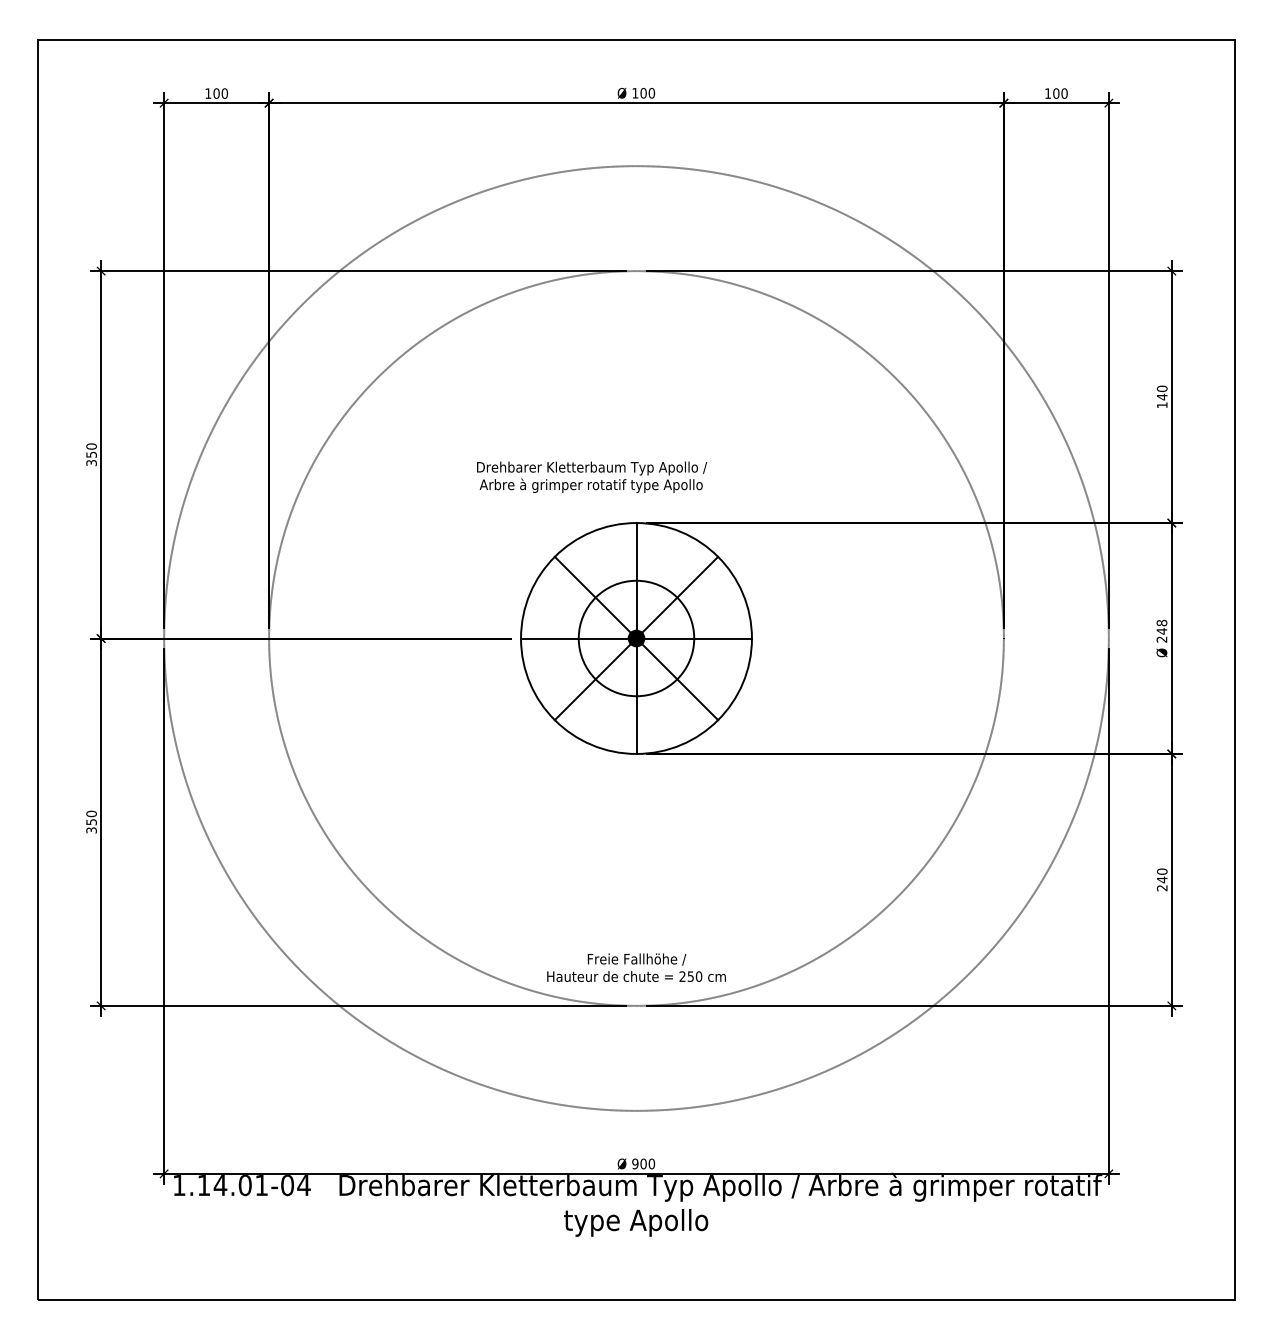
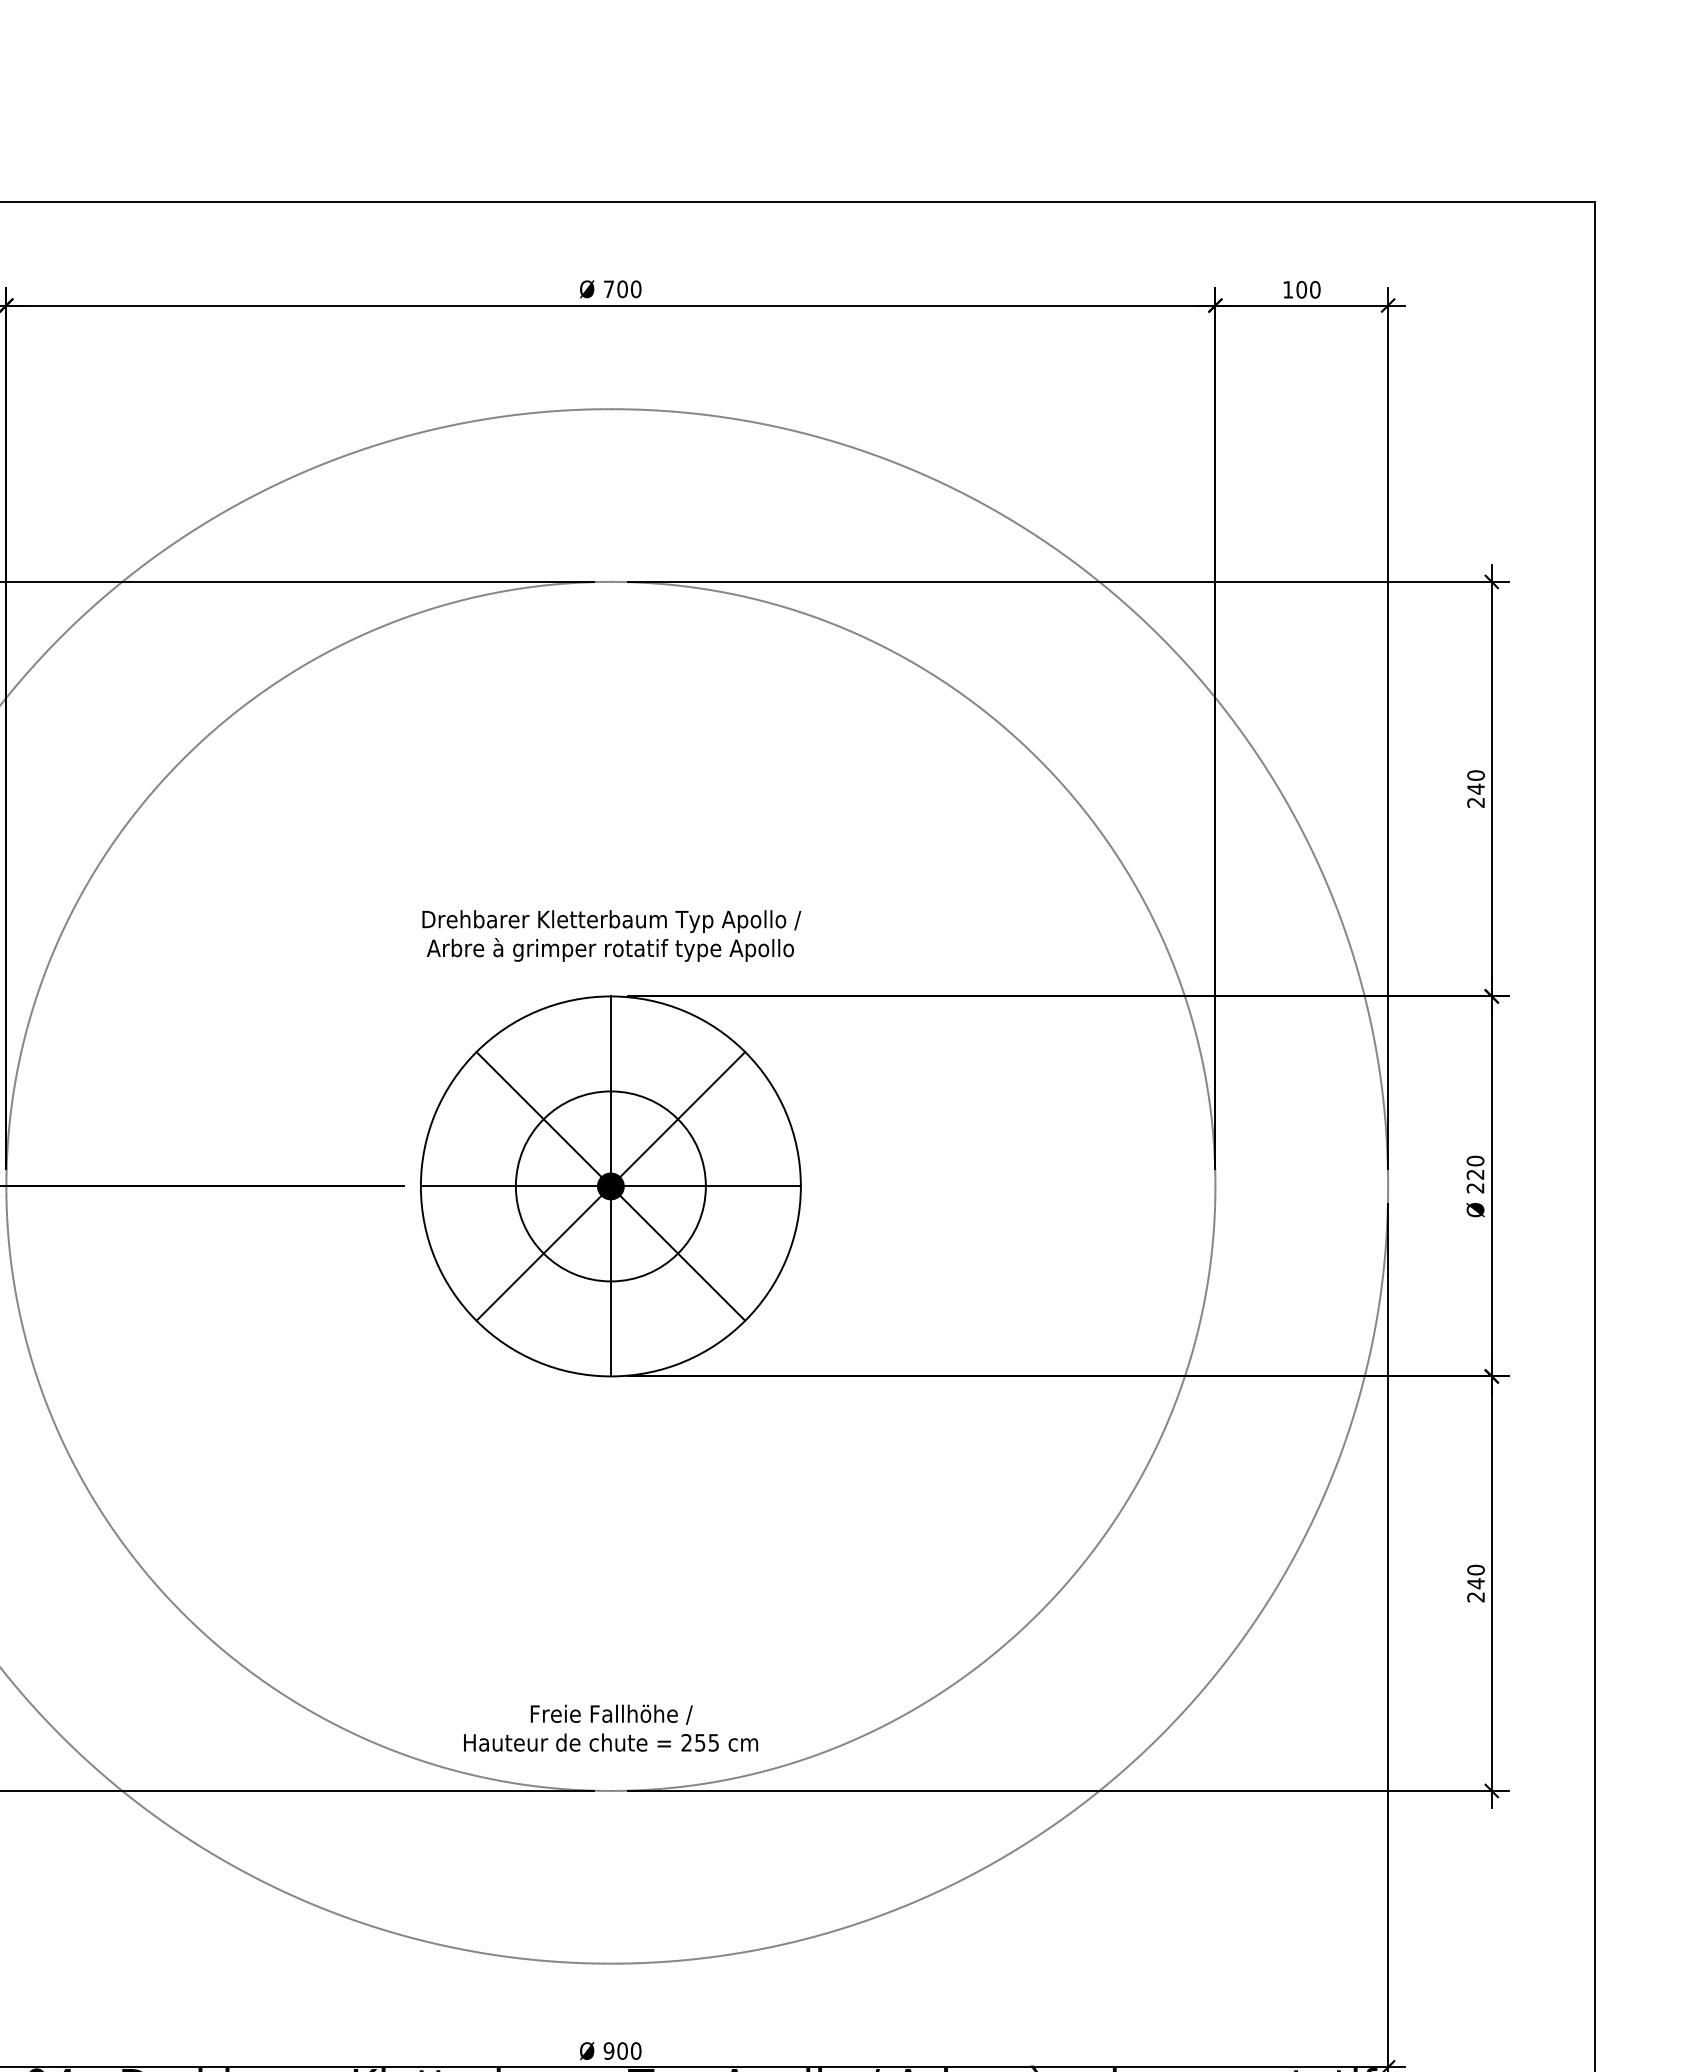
text: (635, 93) -> (609, 289), 100 -> 700
text: (1161, 405) -> (1474, 803), 140 -> 240
text: (592, 476) -> (612, 934), moved
text: (1161, 626) -> (1474, 1166), 248 -> 220
text: (698, 976) -> (712, 1742), 250 -> 255

